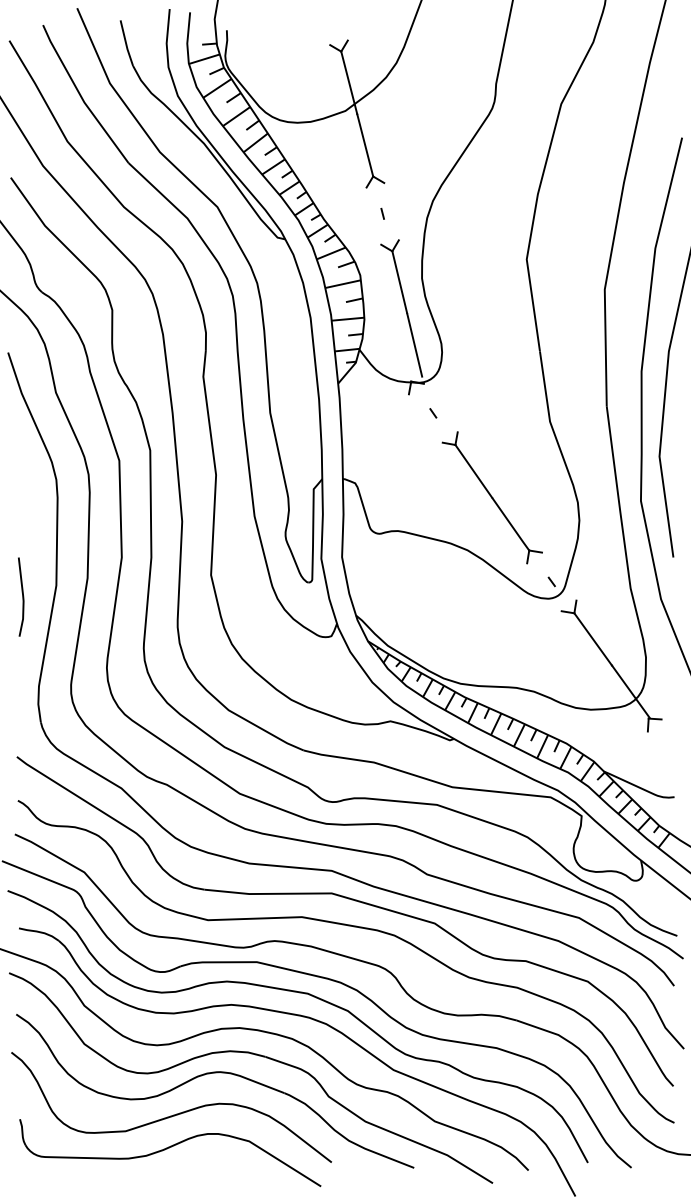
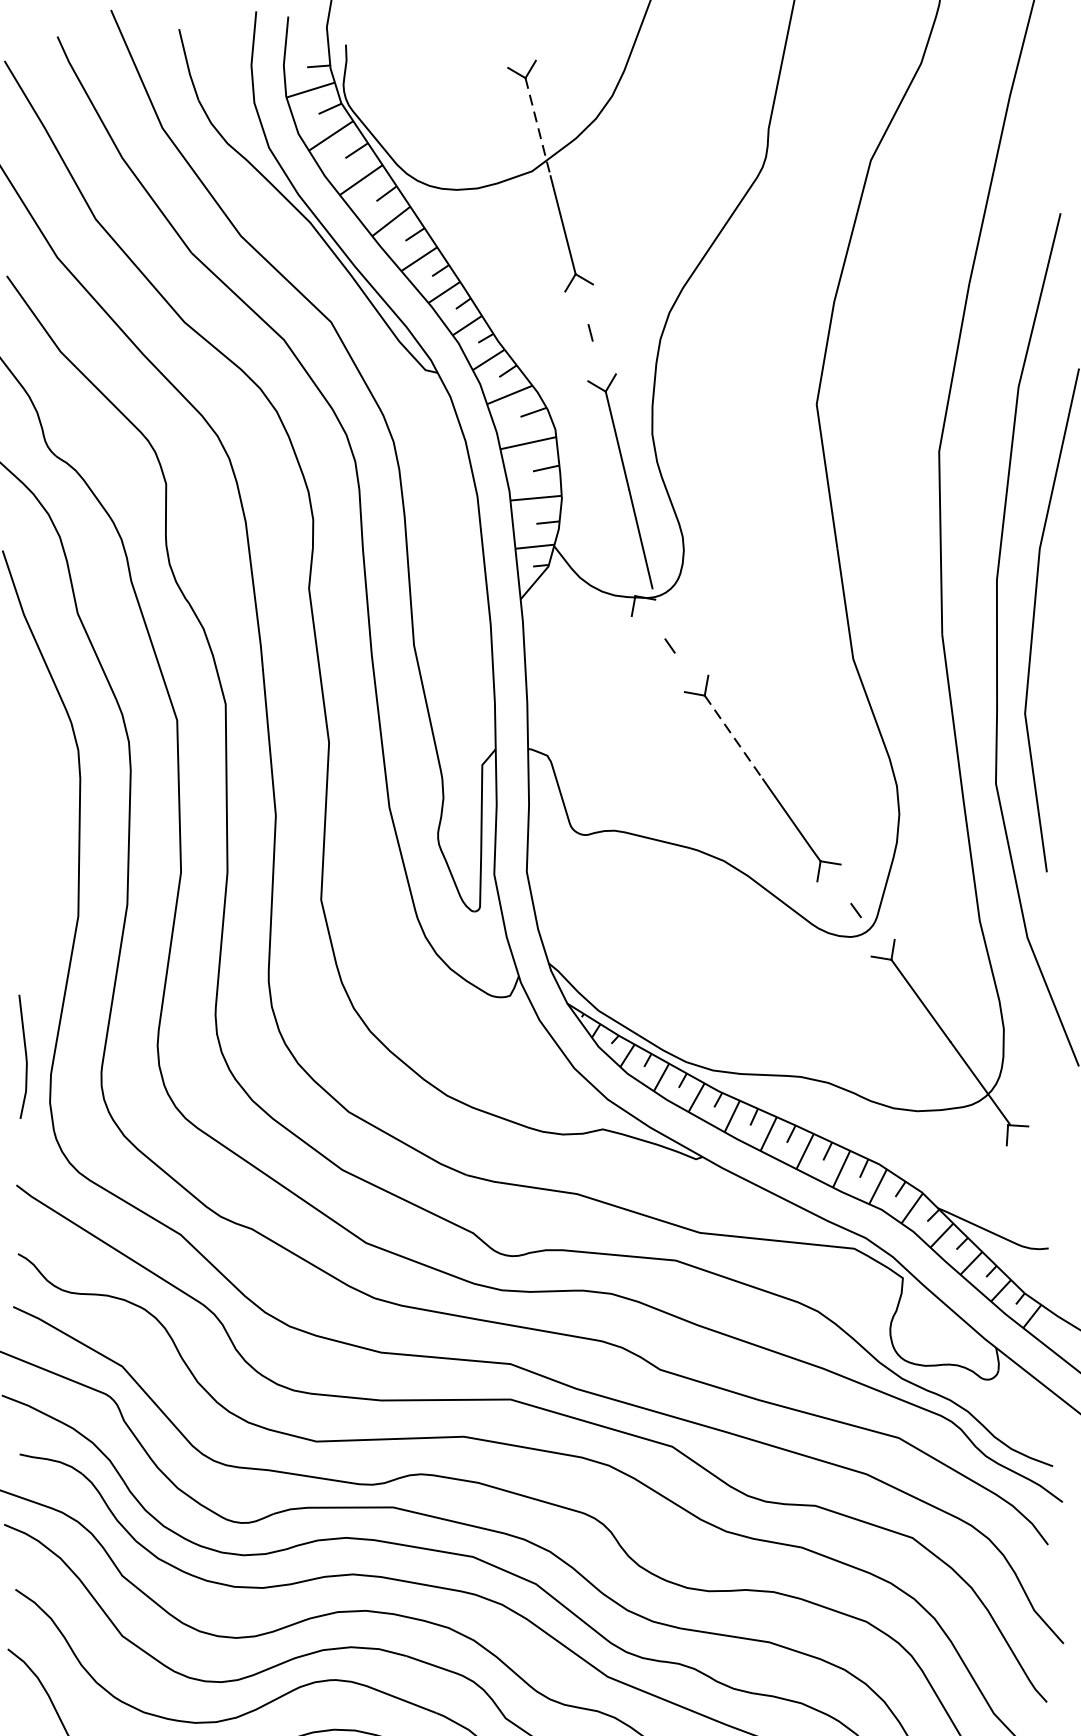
line: (349, 83) -> (538, 128), solid -> dashed
line: (474, 471) -> (734, 737), solid -> dashed
line: (22, 596) -> (25, 1055), moved

